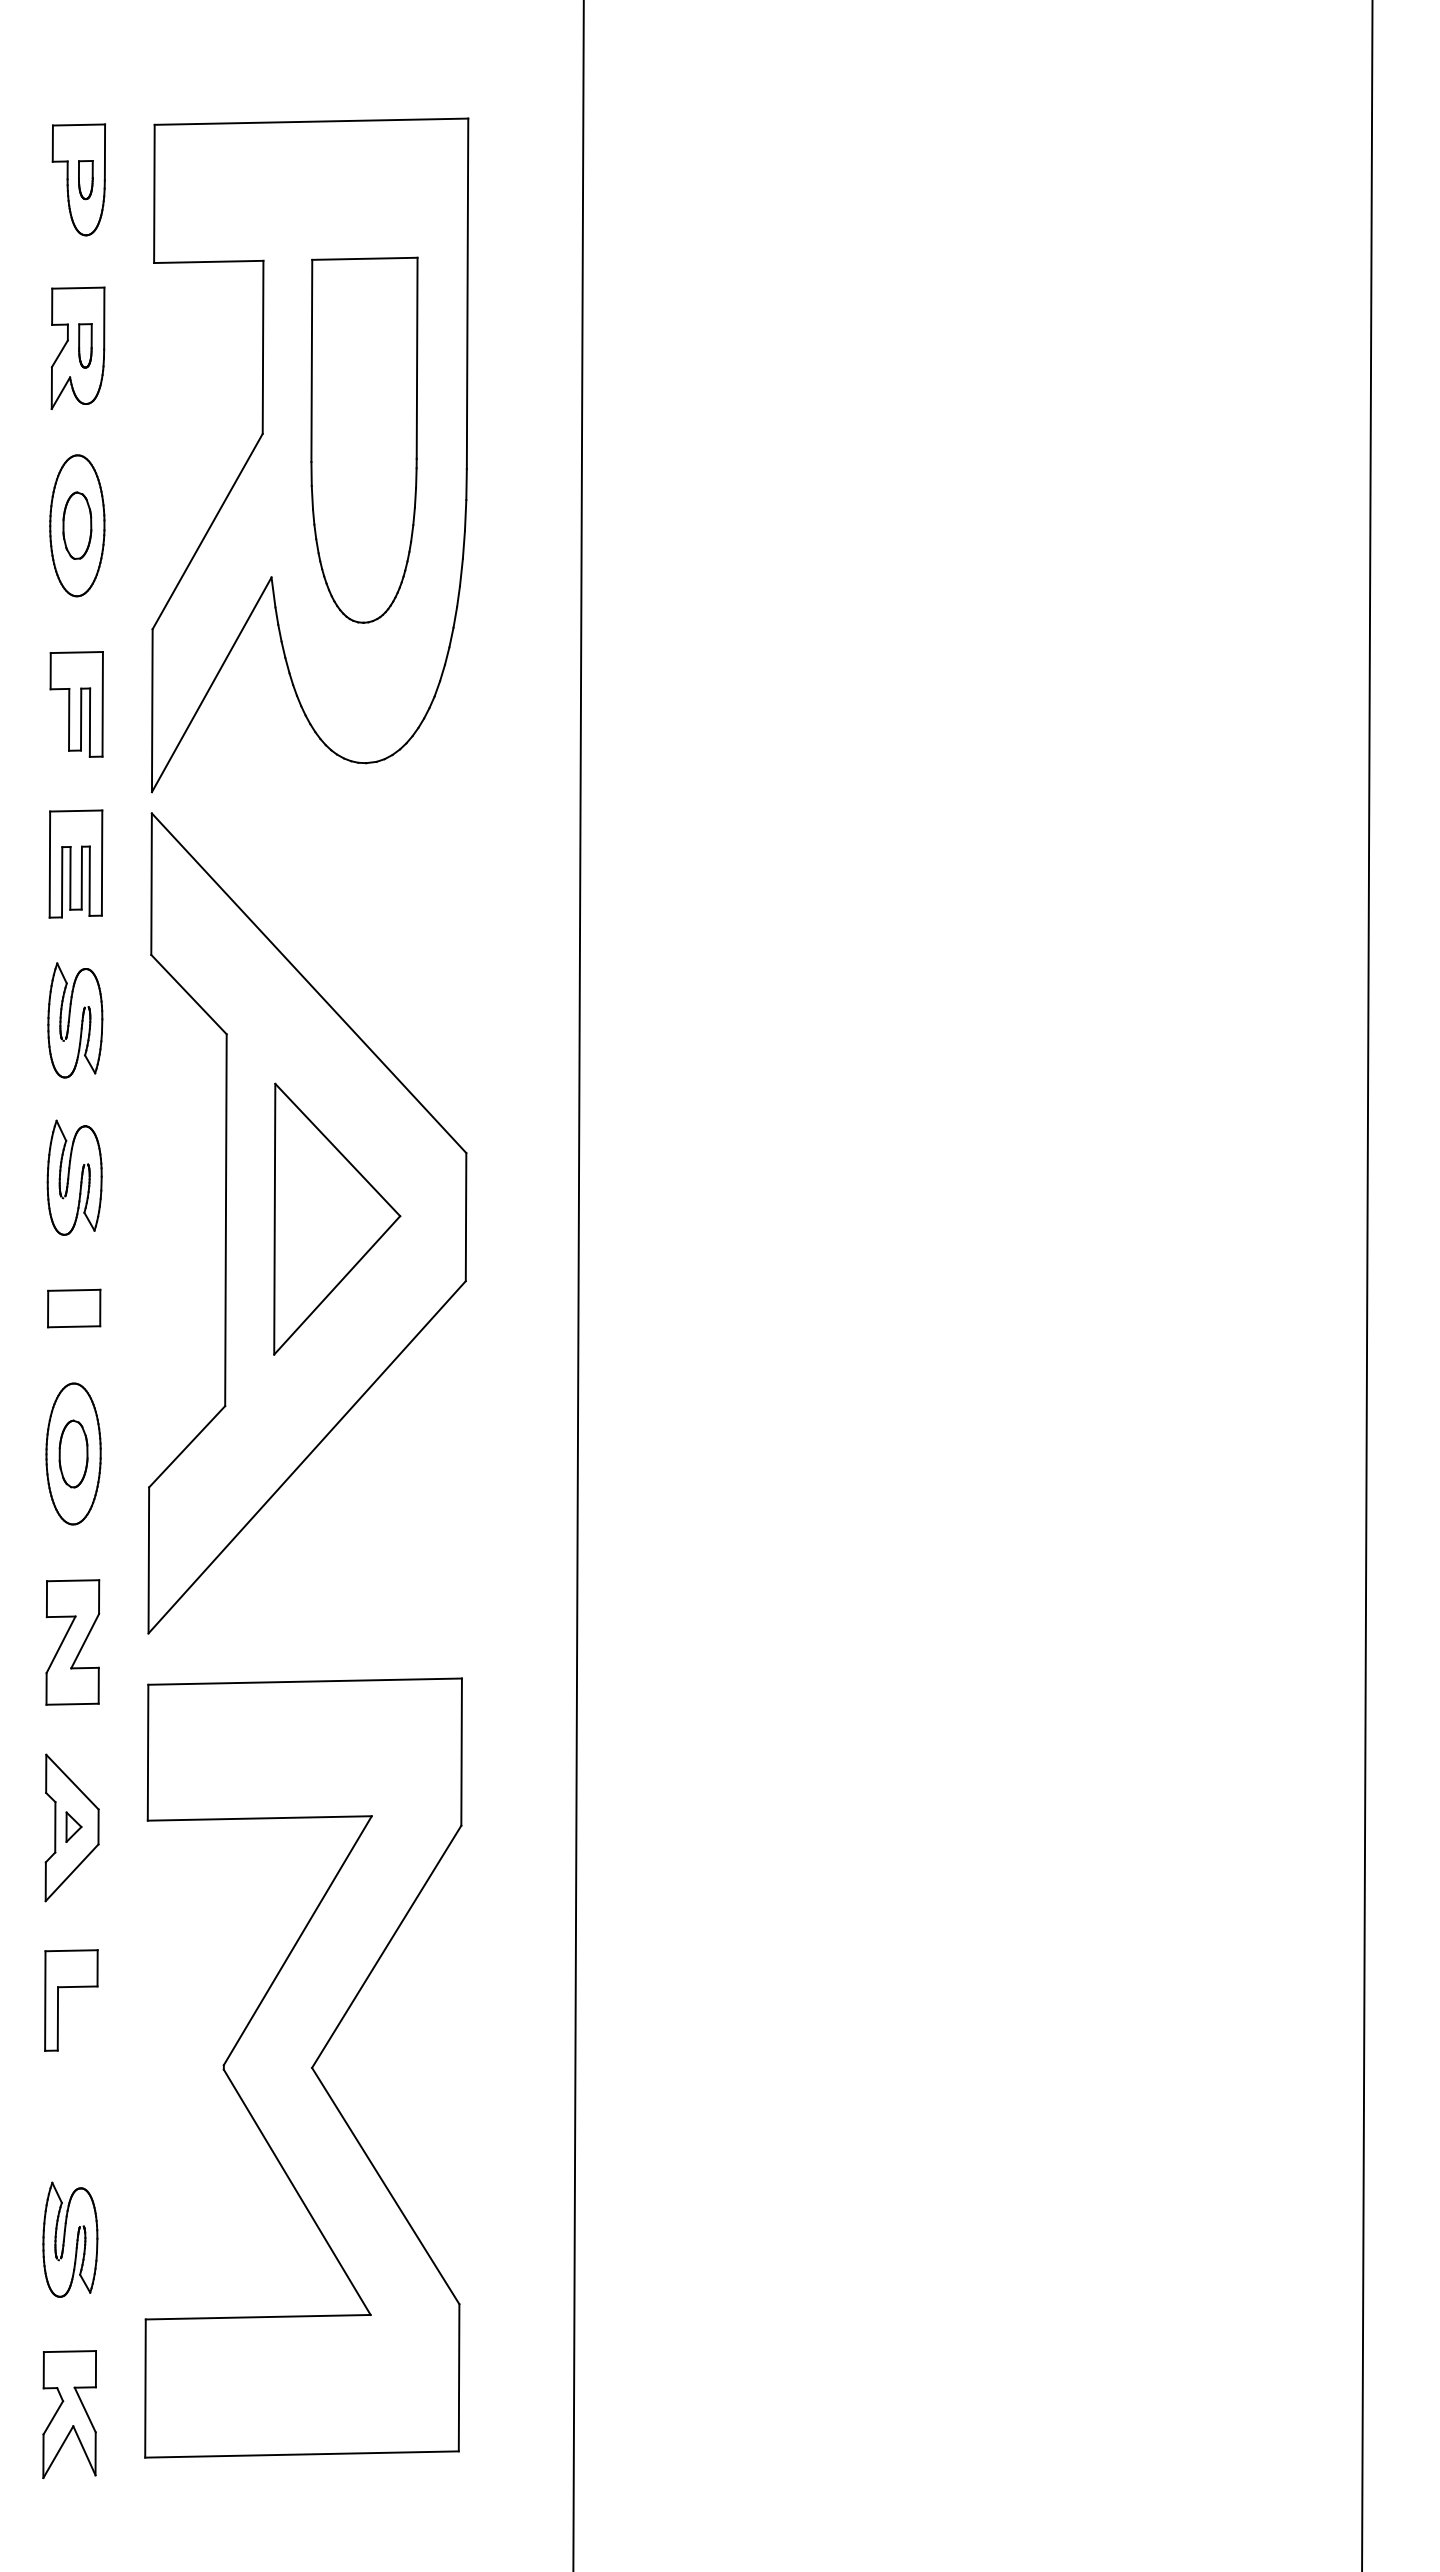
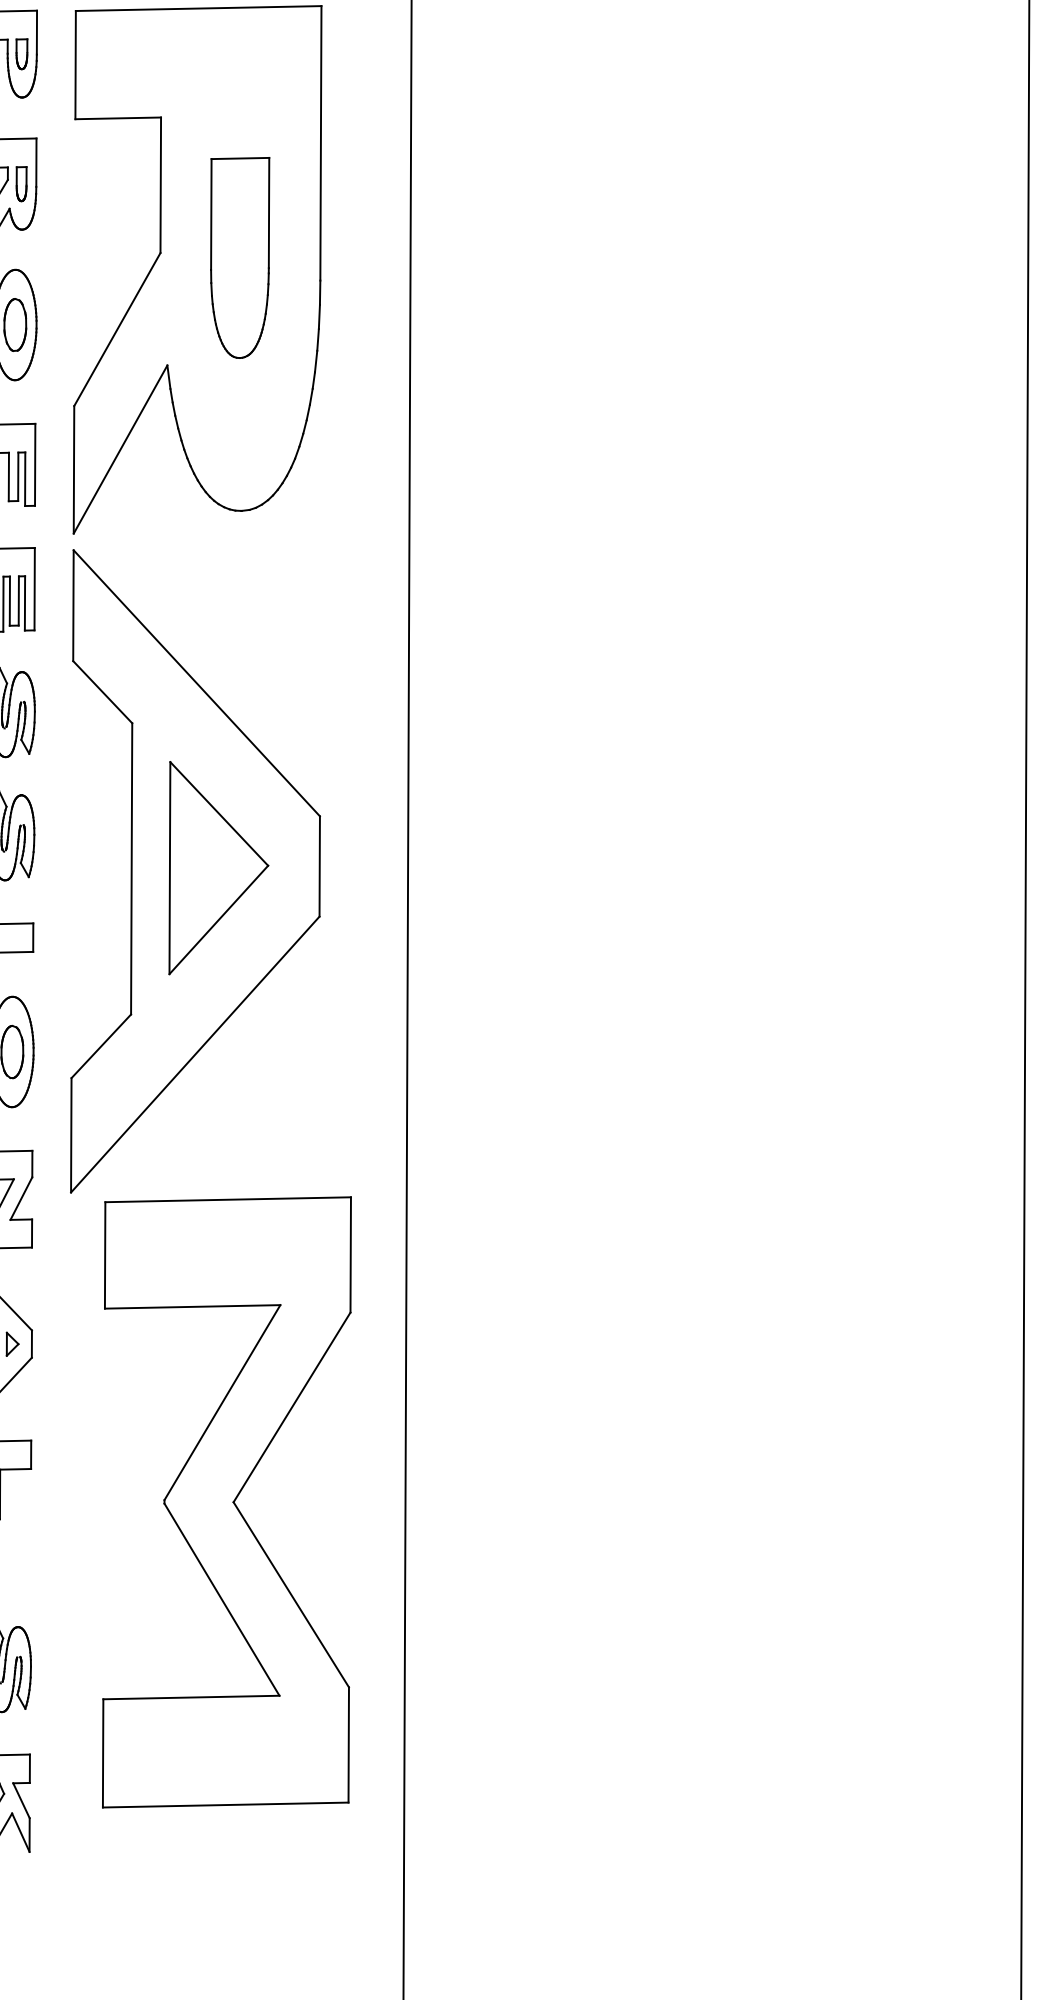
part: (364, 439) -> (240, 257), size x0.7
part: (303, 2067) -> (226, 1501), moved

